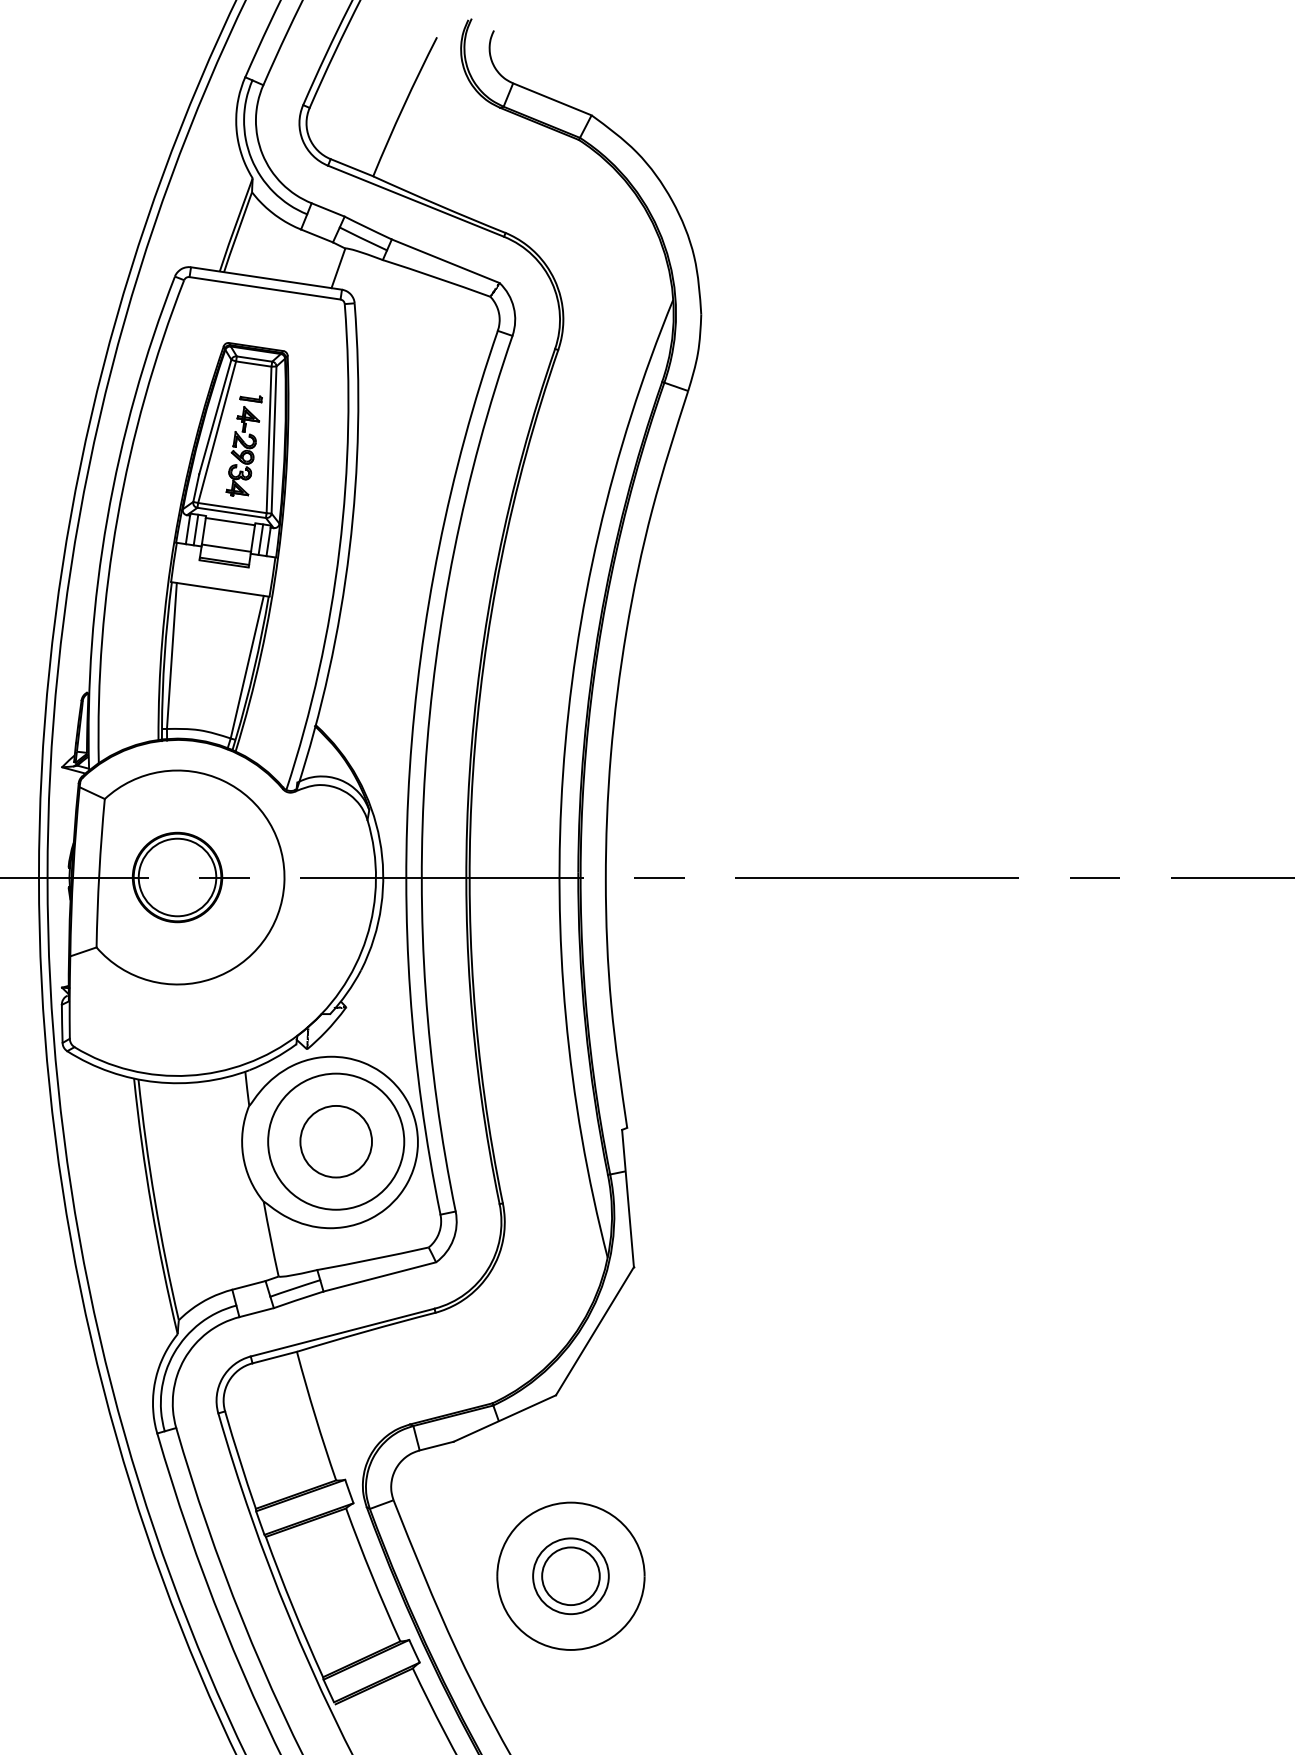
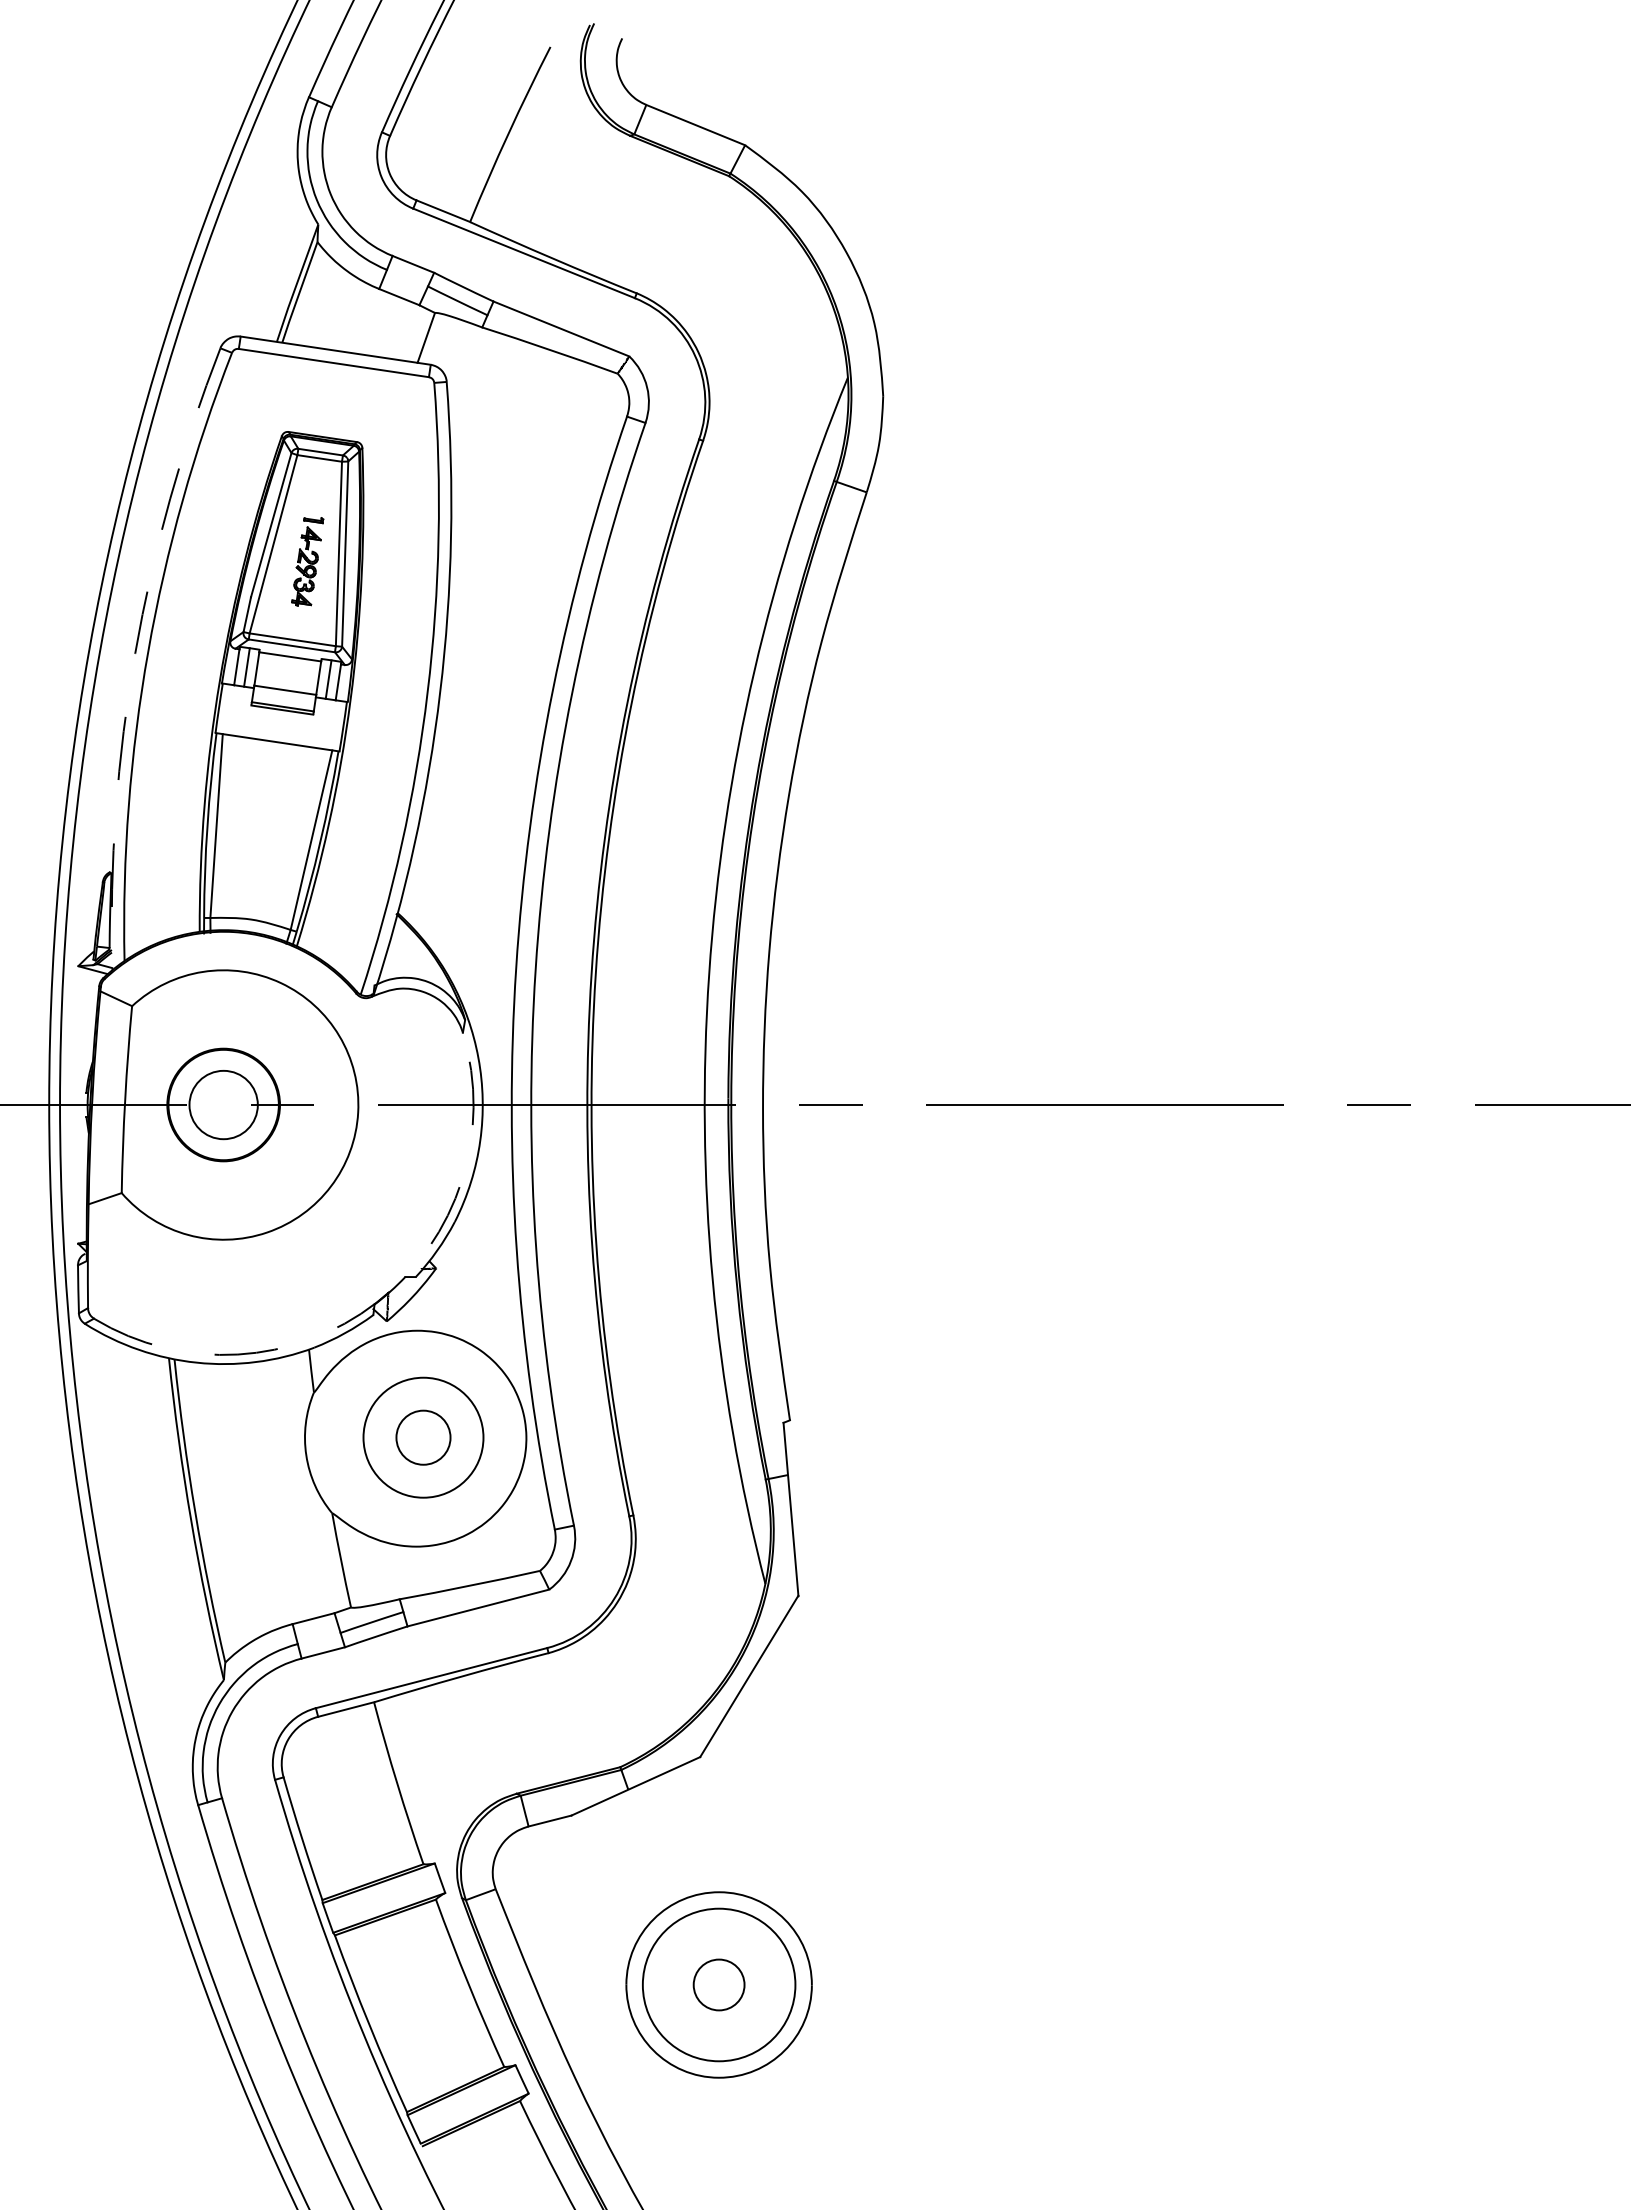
part: (244, 445) -> (307, 561), size x0.7
arc: (107, 518) -> (135, 653), solid -> dashed
circle: (177, 877) -> (223, 1104), size x0.7
arc: (298, 1034) -> (376, 1302), solid -> dashed
circle: (336, 1141) -> (423, 1437), size x0.6
circle: (336, 1141) -> (423, 1437), size x0.7
circle: (570, 1575) -> (718, 1984), size x0.7
circle: (570, 1575) -> (718, 1984), size x1.6

